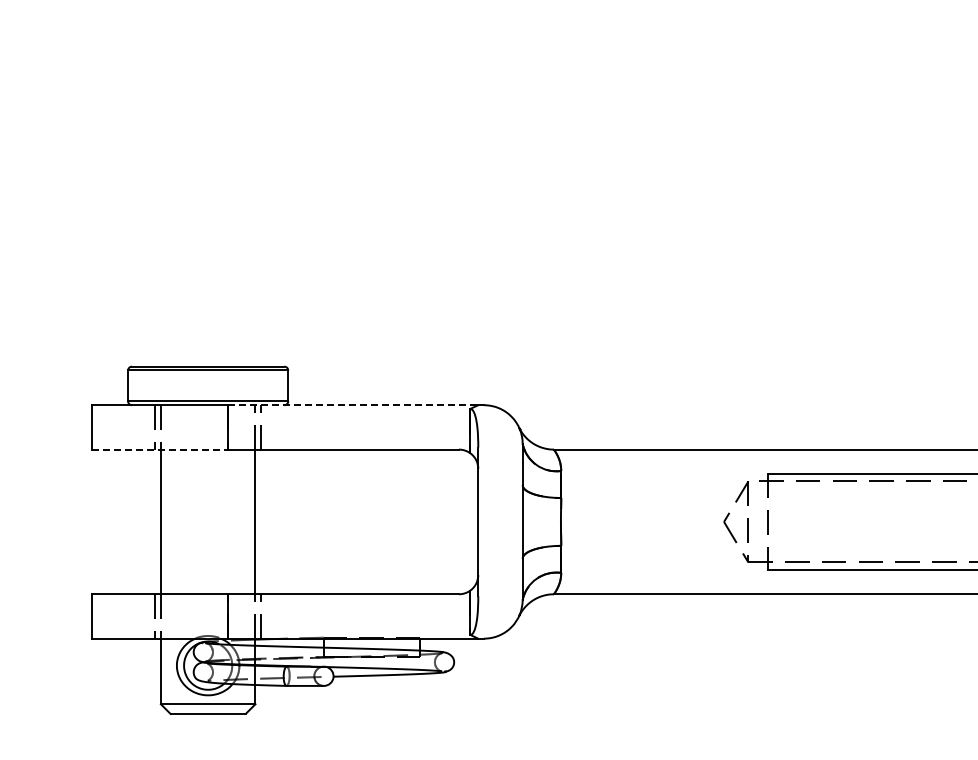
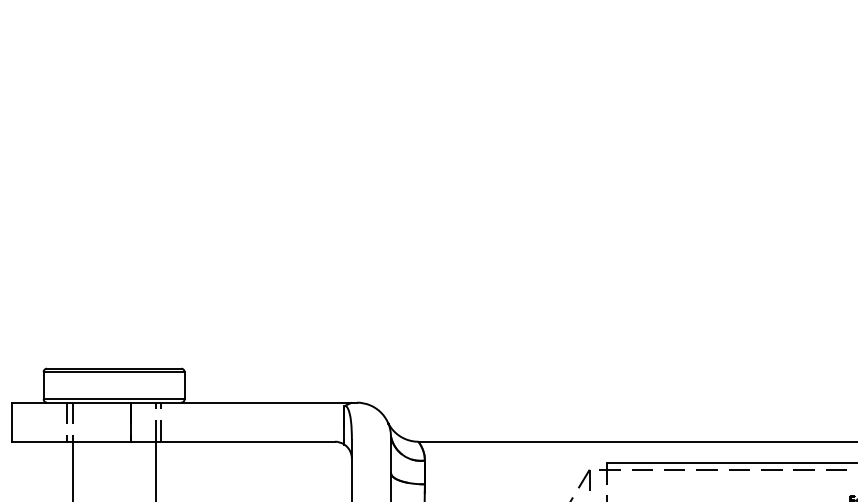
line: (353, 405) -> (242, 402), dashed -> solid
line: (160, 449) -> (72, 441), dashed -> solid

